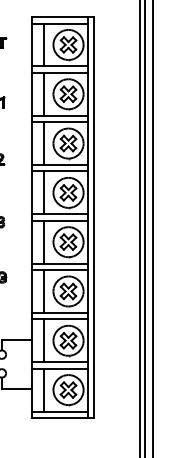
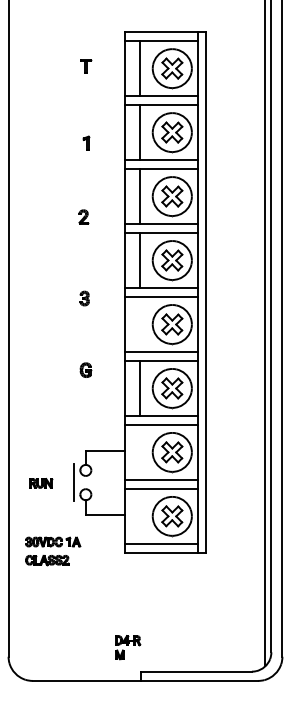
line: (43, 242) -> (139, 324), removed
line: (43, 340) -> (139, 452), removed
line: (43, 390) -> (139, 516), removed

